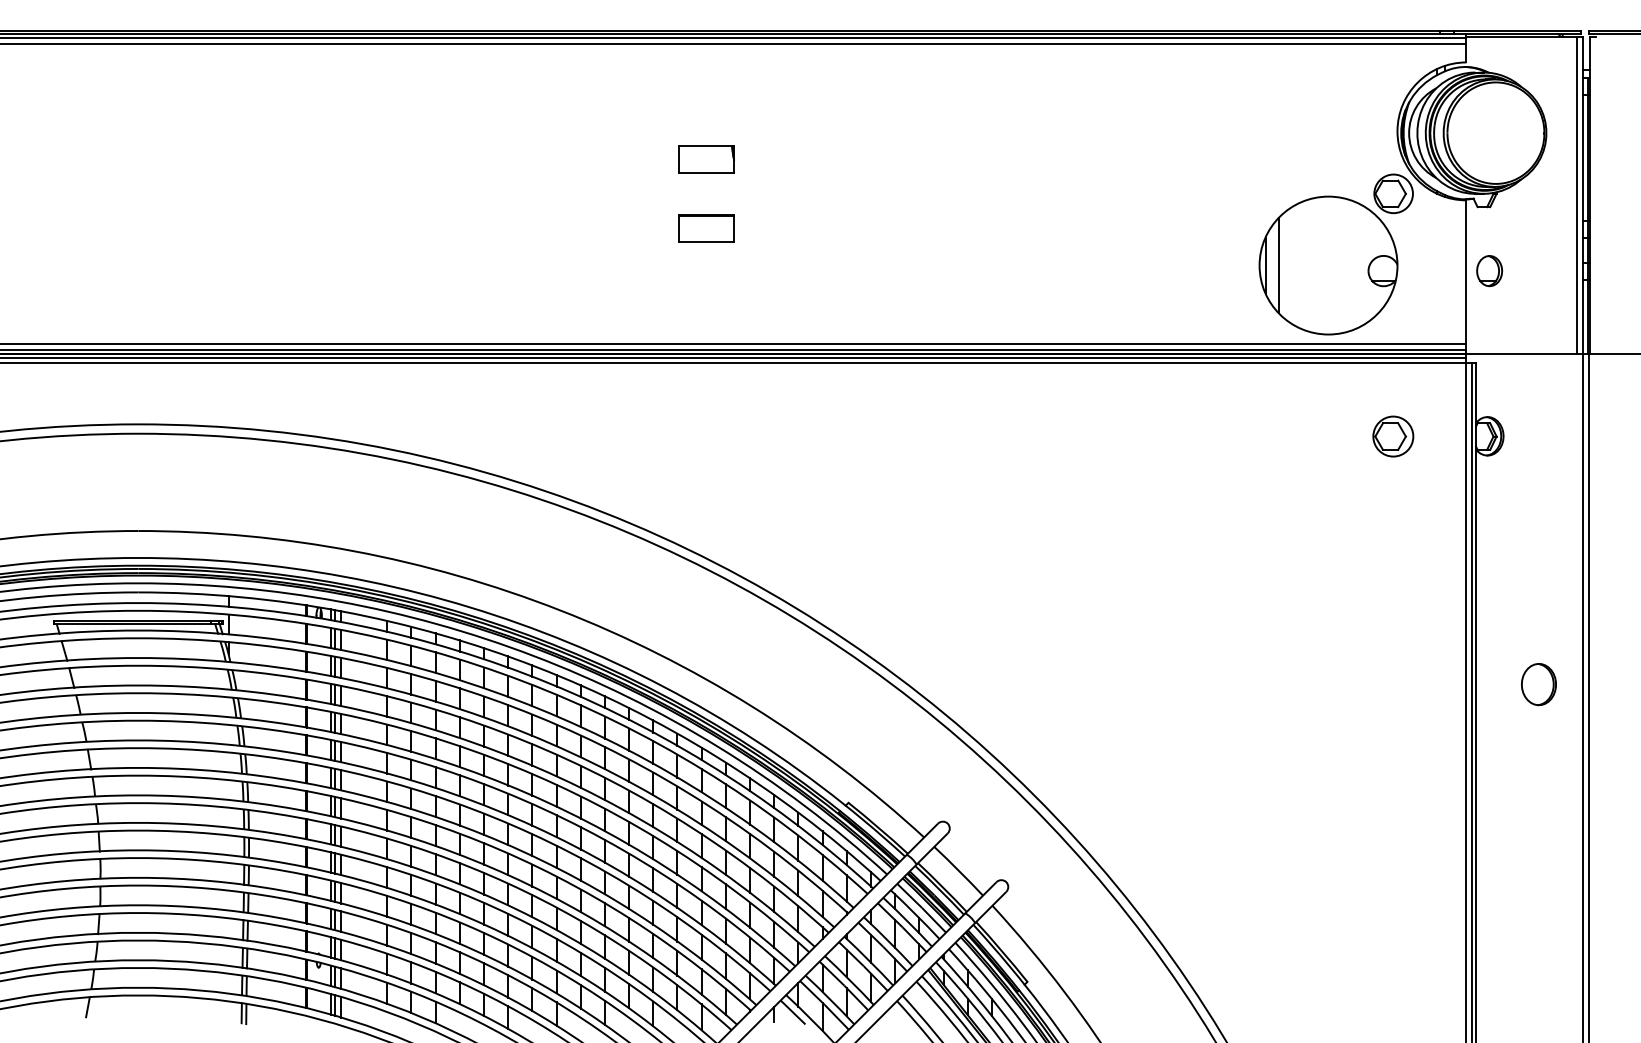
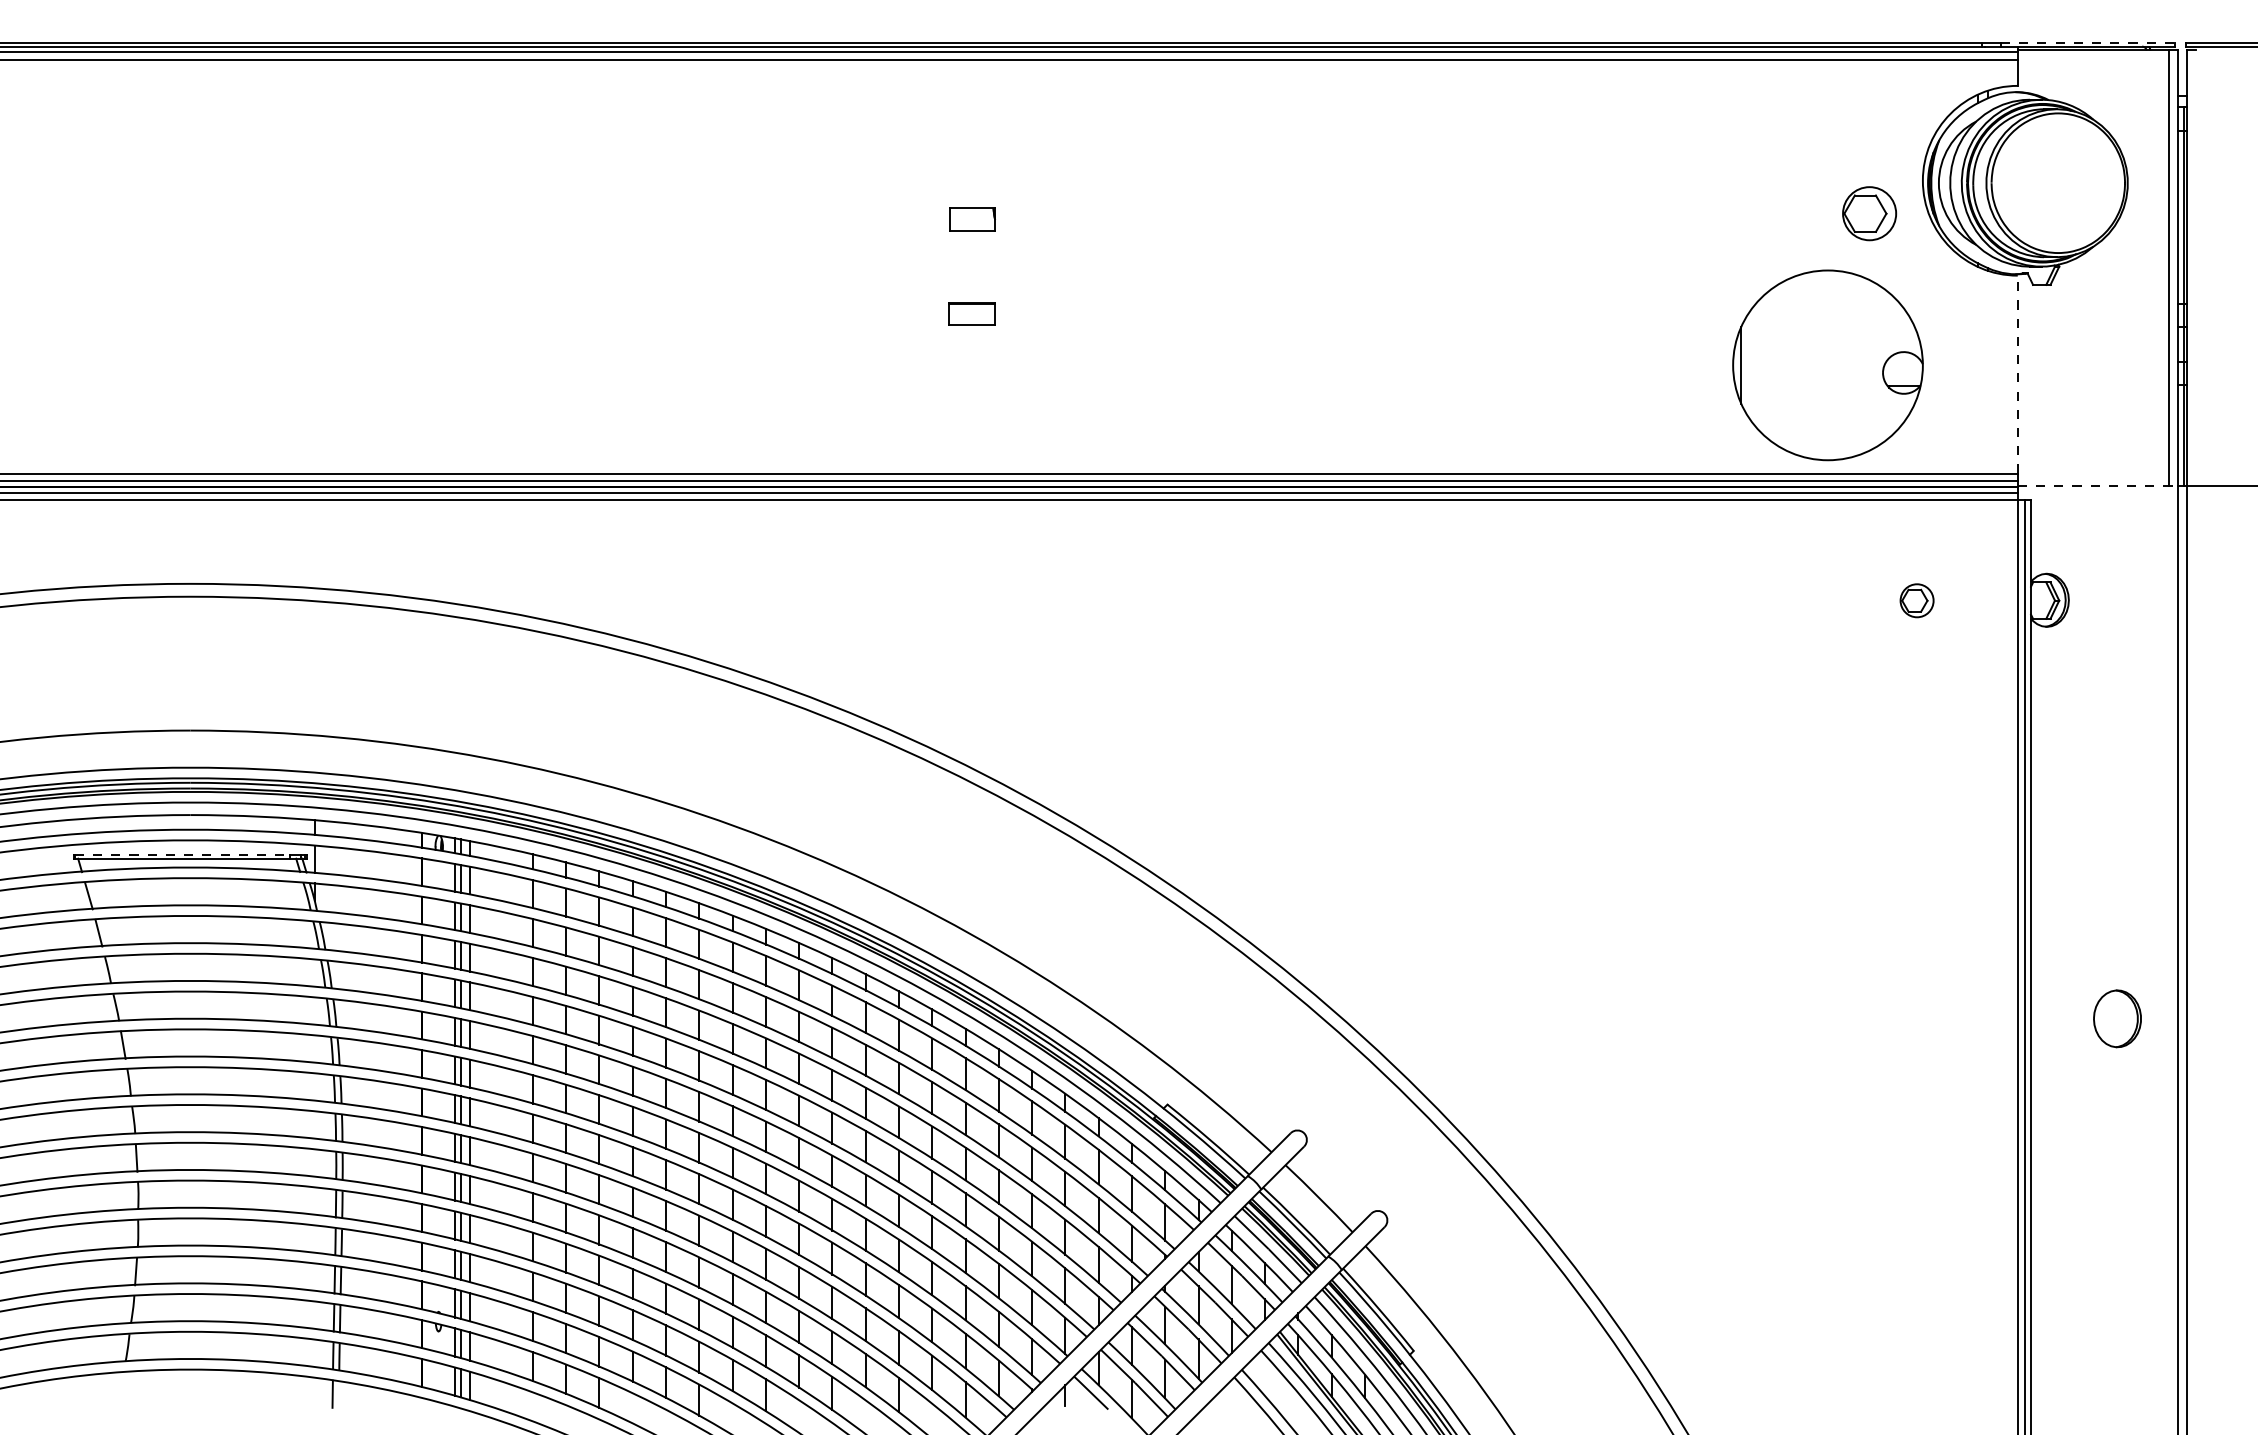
line: (1517, 30) -> (2088, 42), solid -> dashed
part: (706, 158) -> (972, 218), size x0.6
part: (1393, 193) -> (1869, 213), moved
part: (706, 227) -> (971, 313), size x0.6
line: (1278, 265) -> (1759, 365), removed
part: (1489, 270) -> (2049, 372), removed
line: (1466, 272) -> (2017, 374), solid -> dashed
line: (1525, 353) -> (2098, 486), solid -> dashed
part: (1392, 436) -> (1916, 600), size x0.6
line: (132, 621) -> (182, 854), solid -> dashed
part: (1538, 684) -> (2117, 1018), moved
line: (87, 1007) -> (120, 1385), removed
line: (245, 1014) -> (338, 1395), removed

